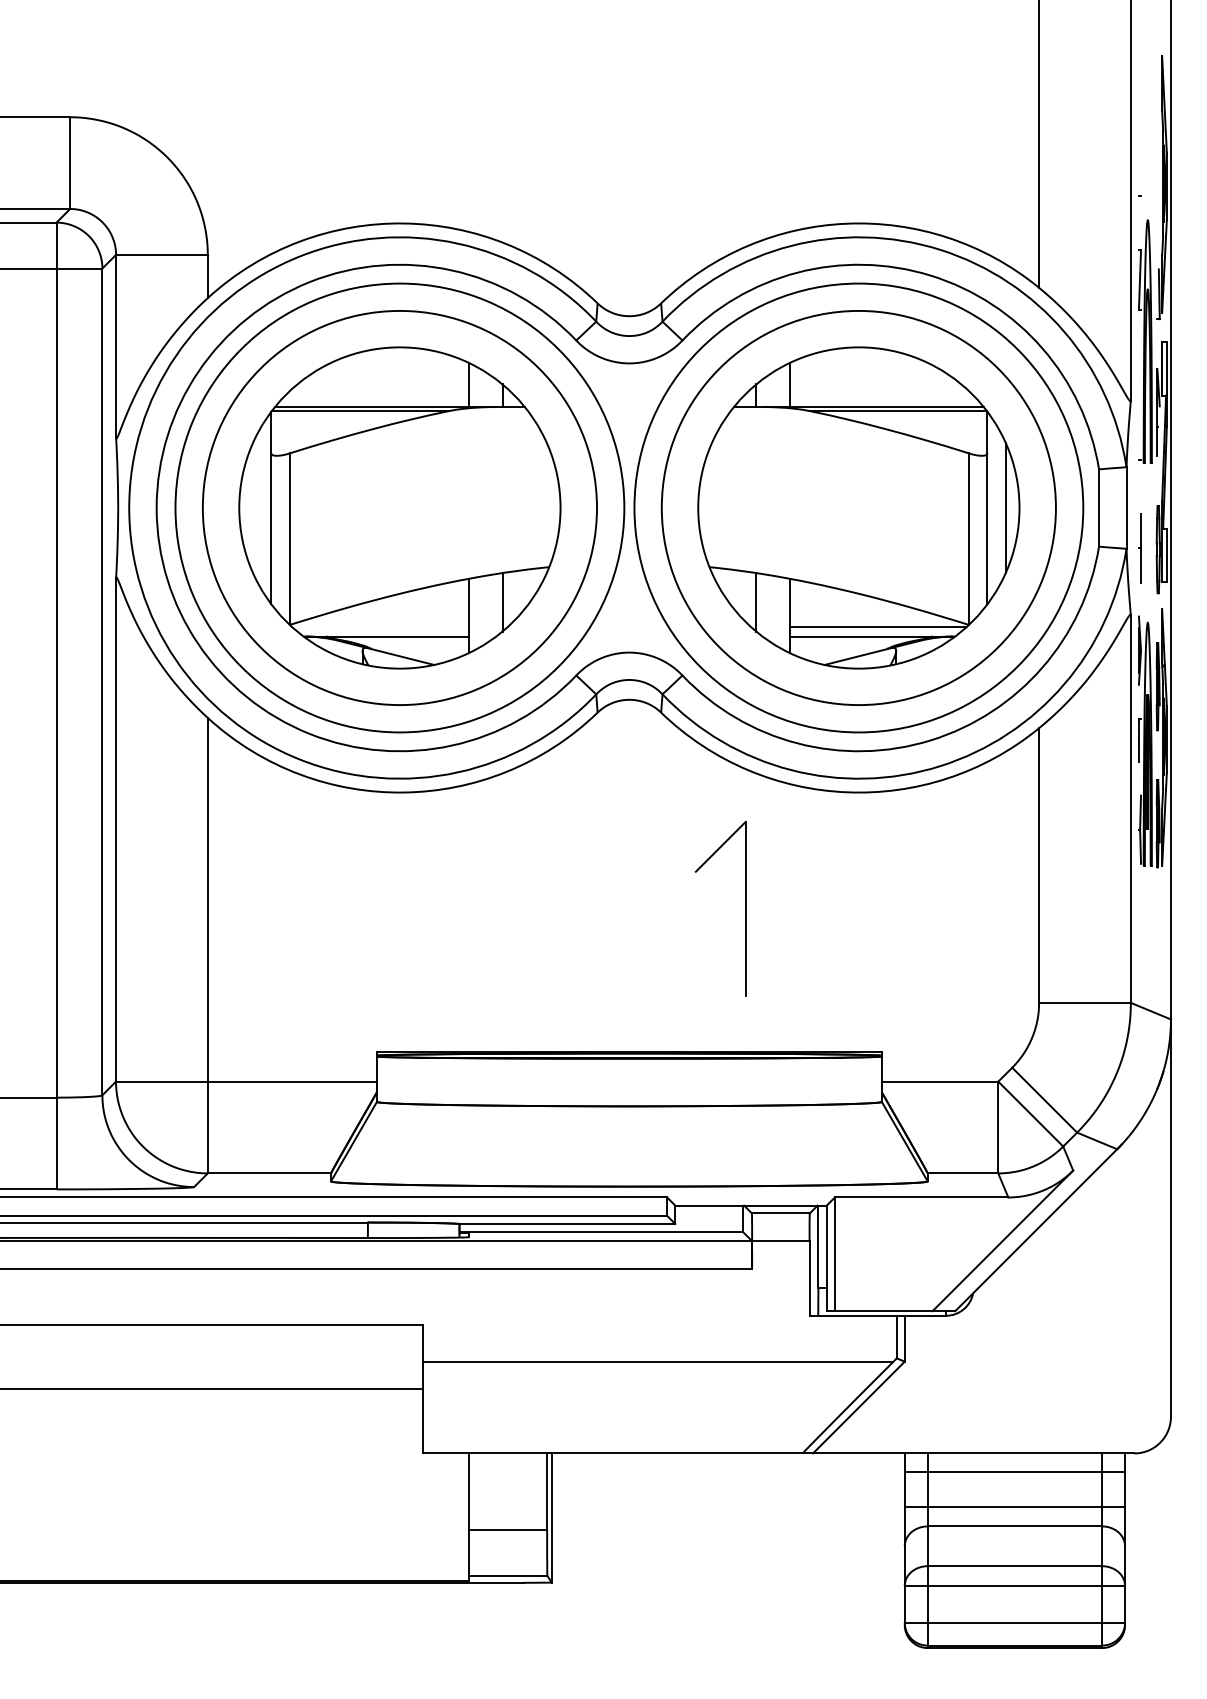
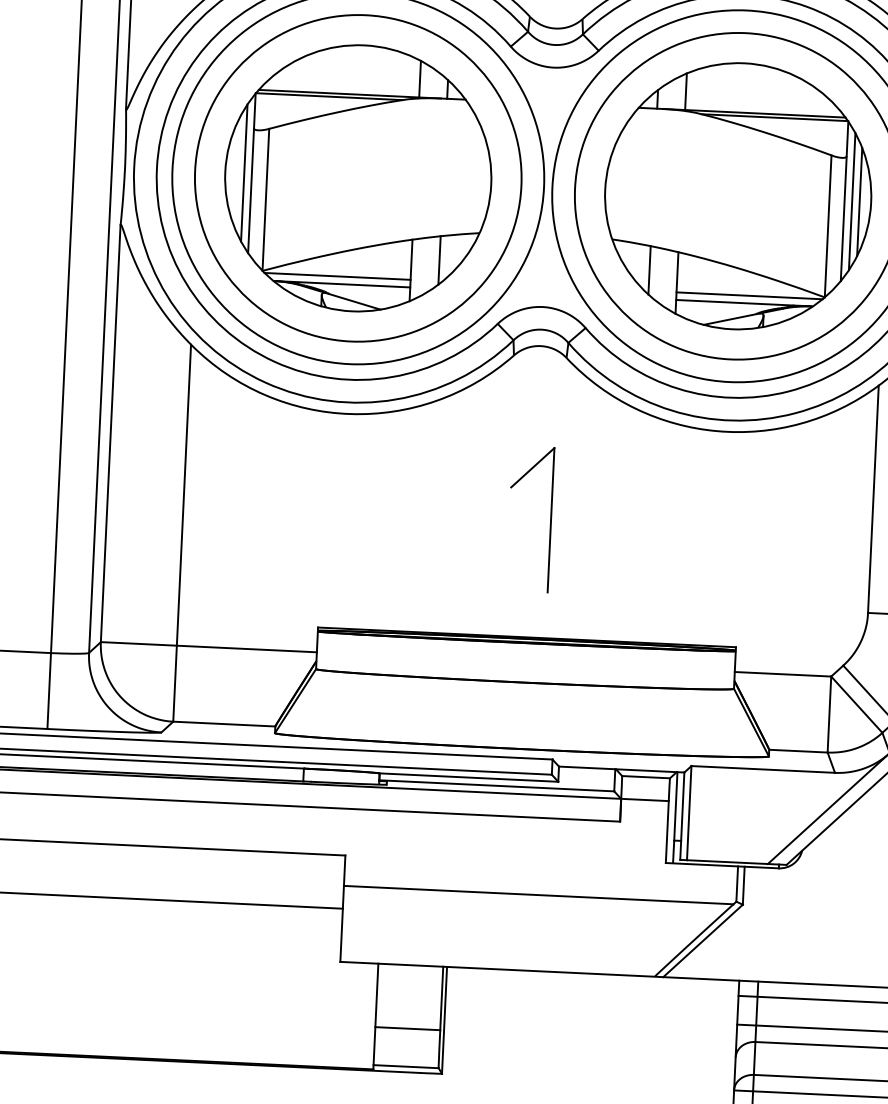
line: (262, 507) -> (244, 172), added
line: (996, 507) -> (852, 201), added
line: (380, 627) -> (337, 276), added
part: (745, 908) -> (550, 519), moved

